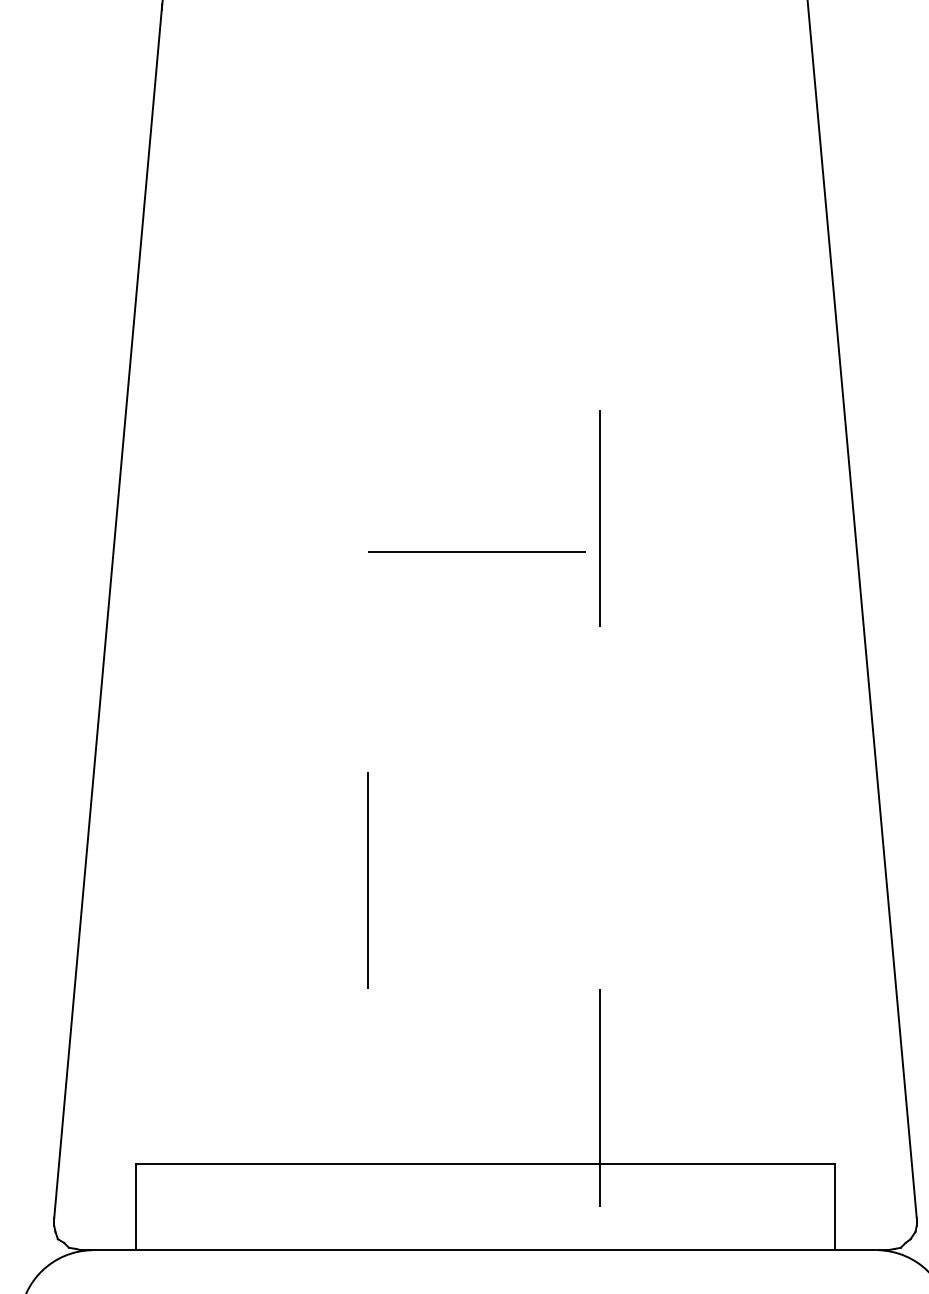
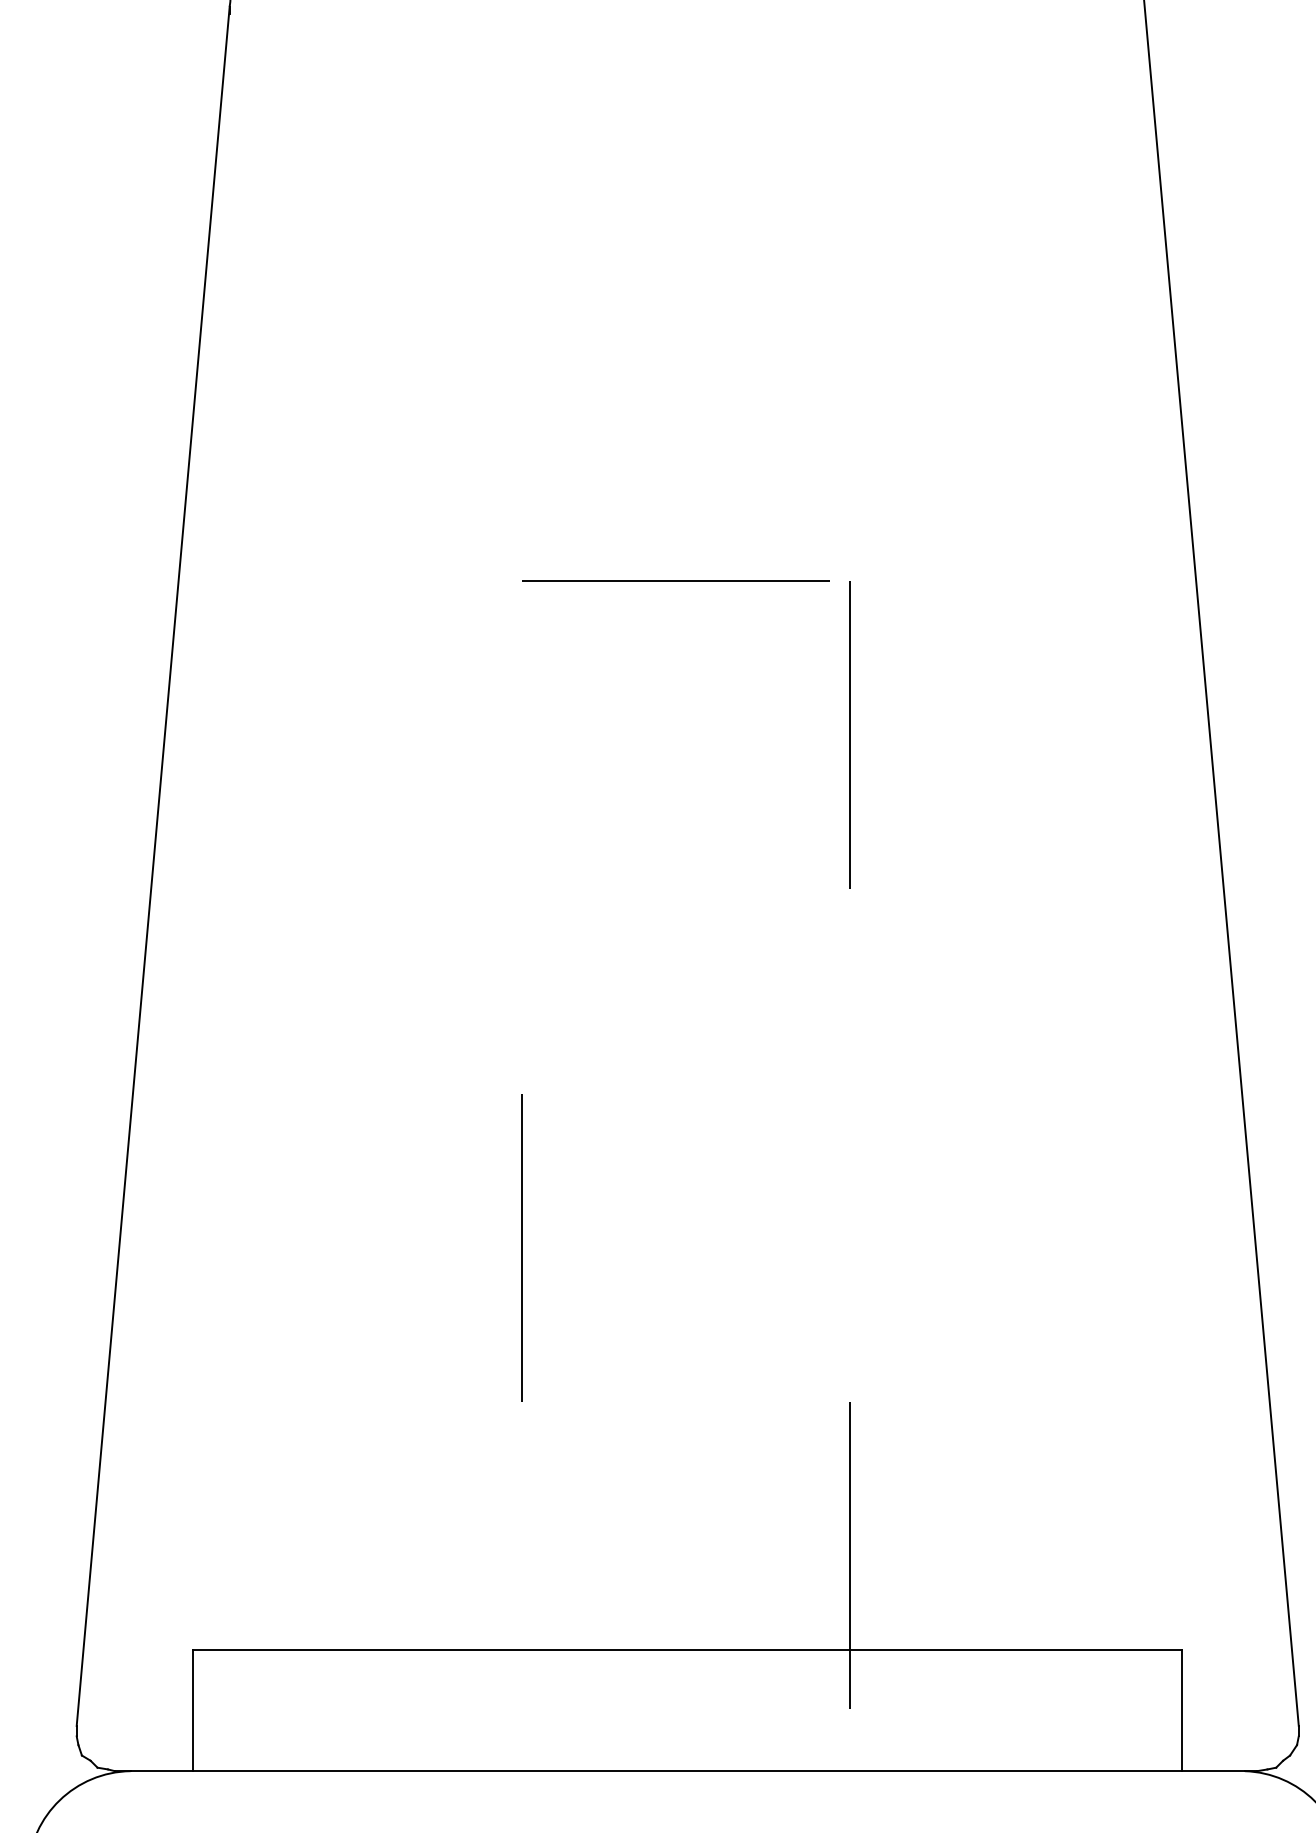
line: (476, 551) -> (675, 580), moved

